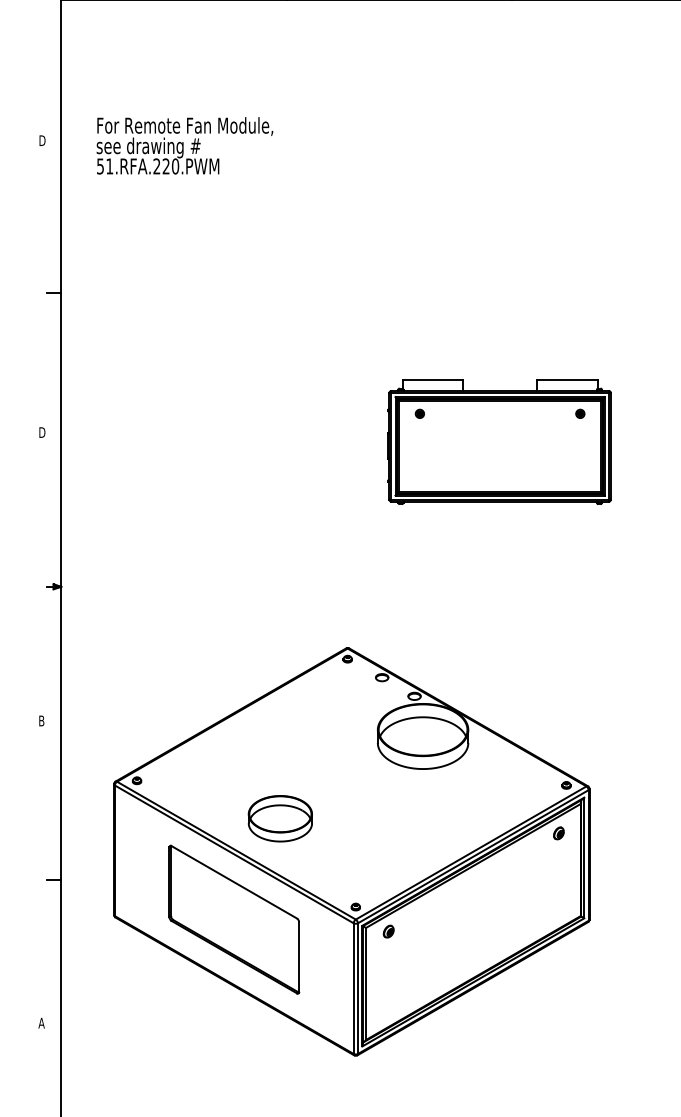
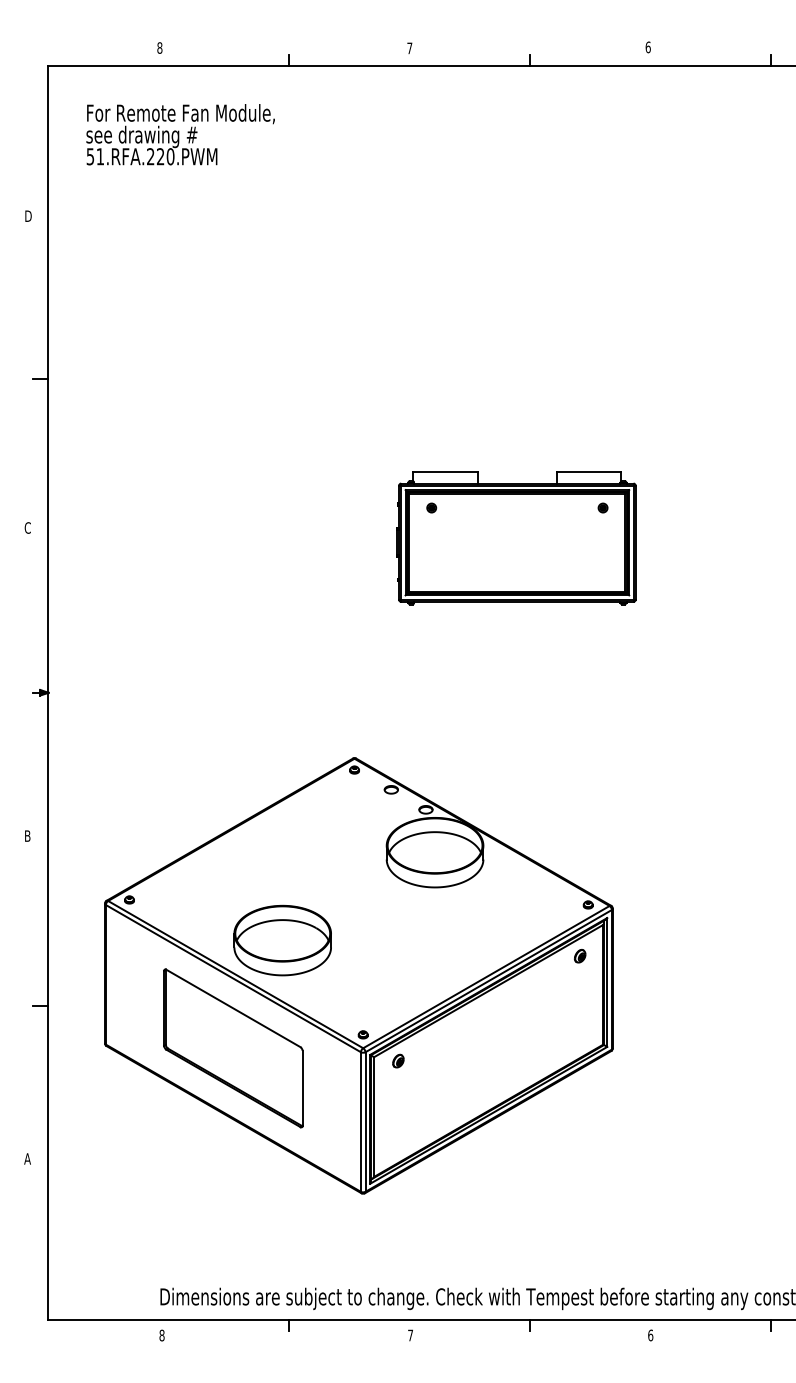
text: (184, 145) -> (180, 134), moved
text: (41, 432) -> (27, 527), D -> C
part: (280, 818) -> (282, 940), size x1.43

